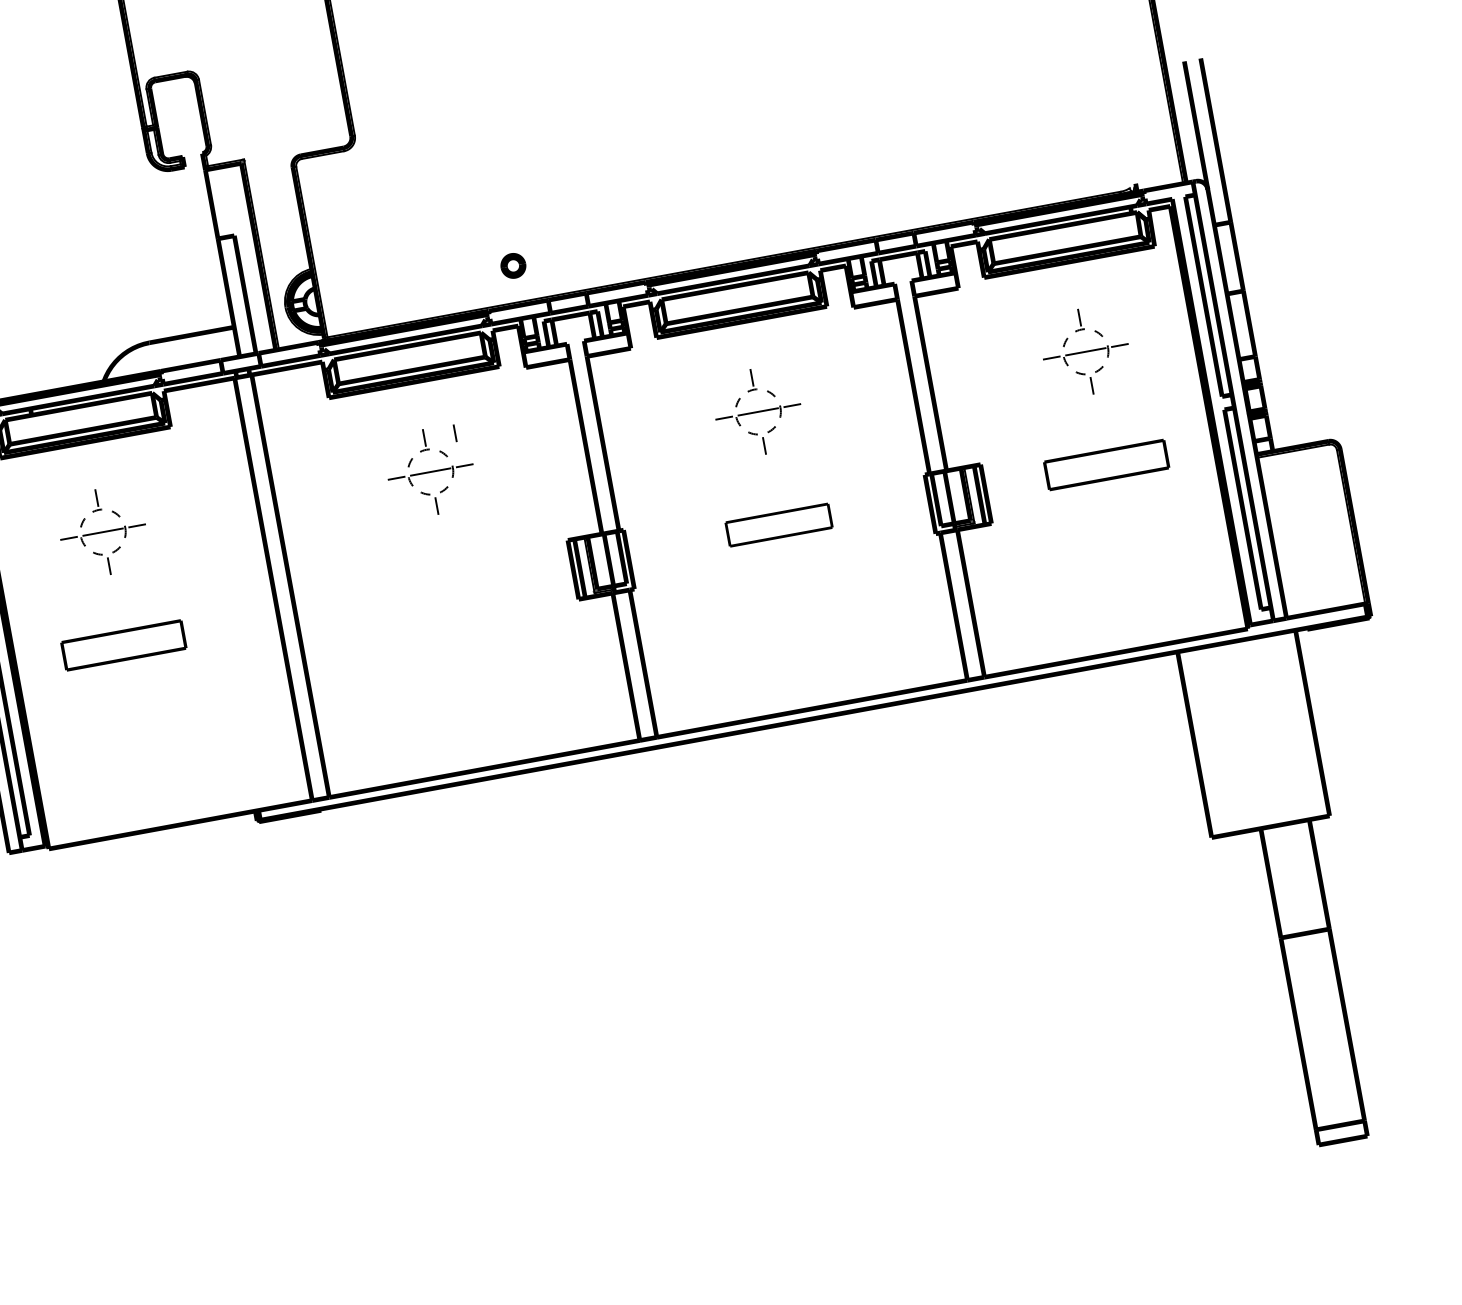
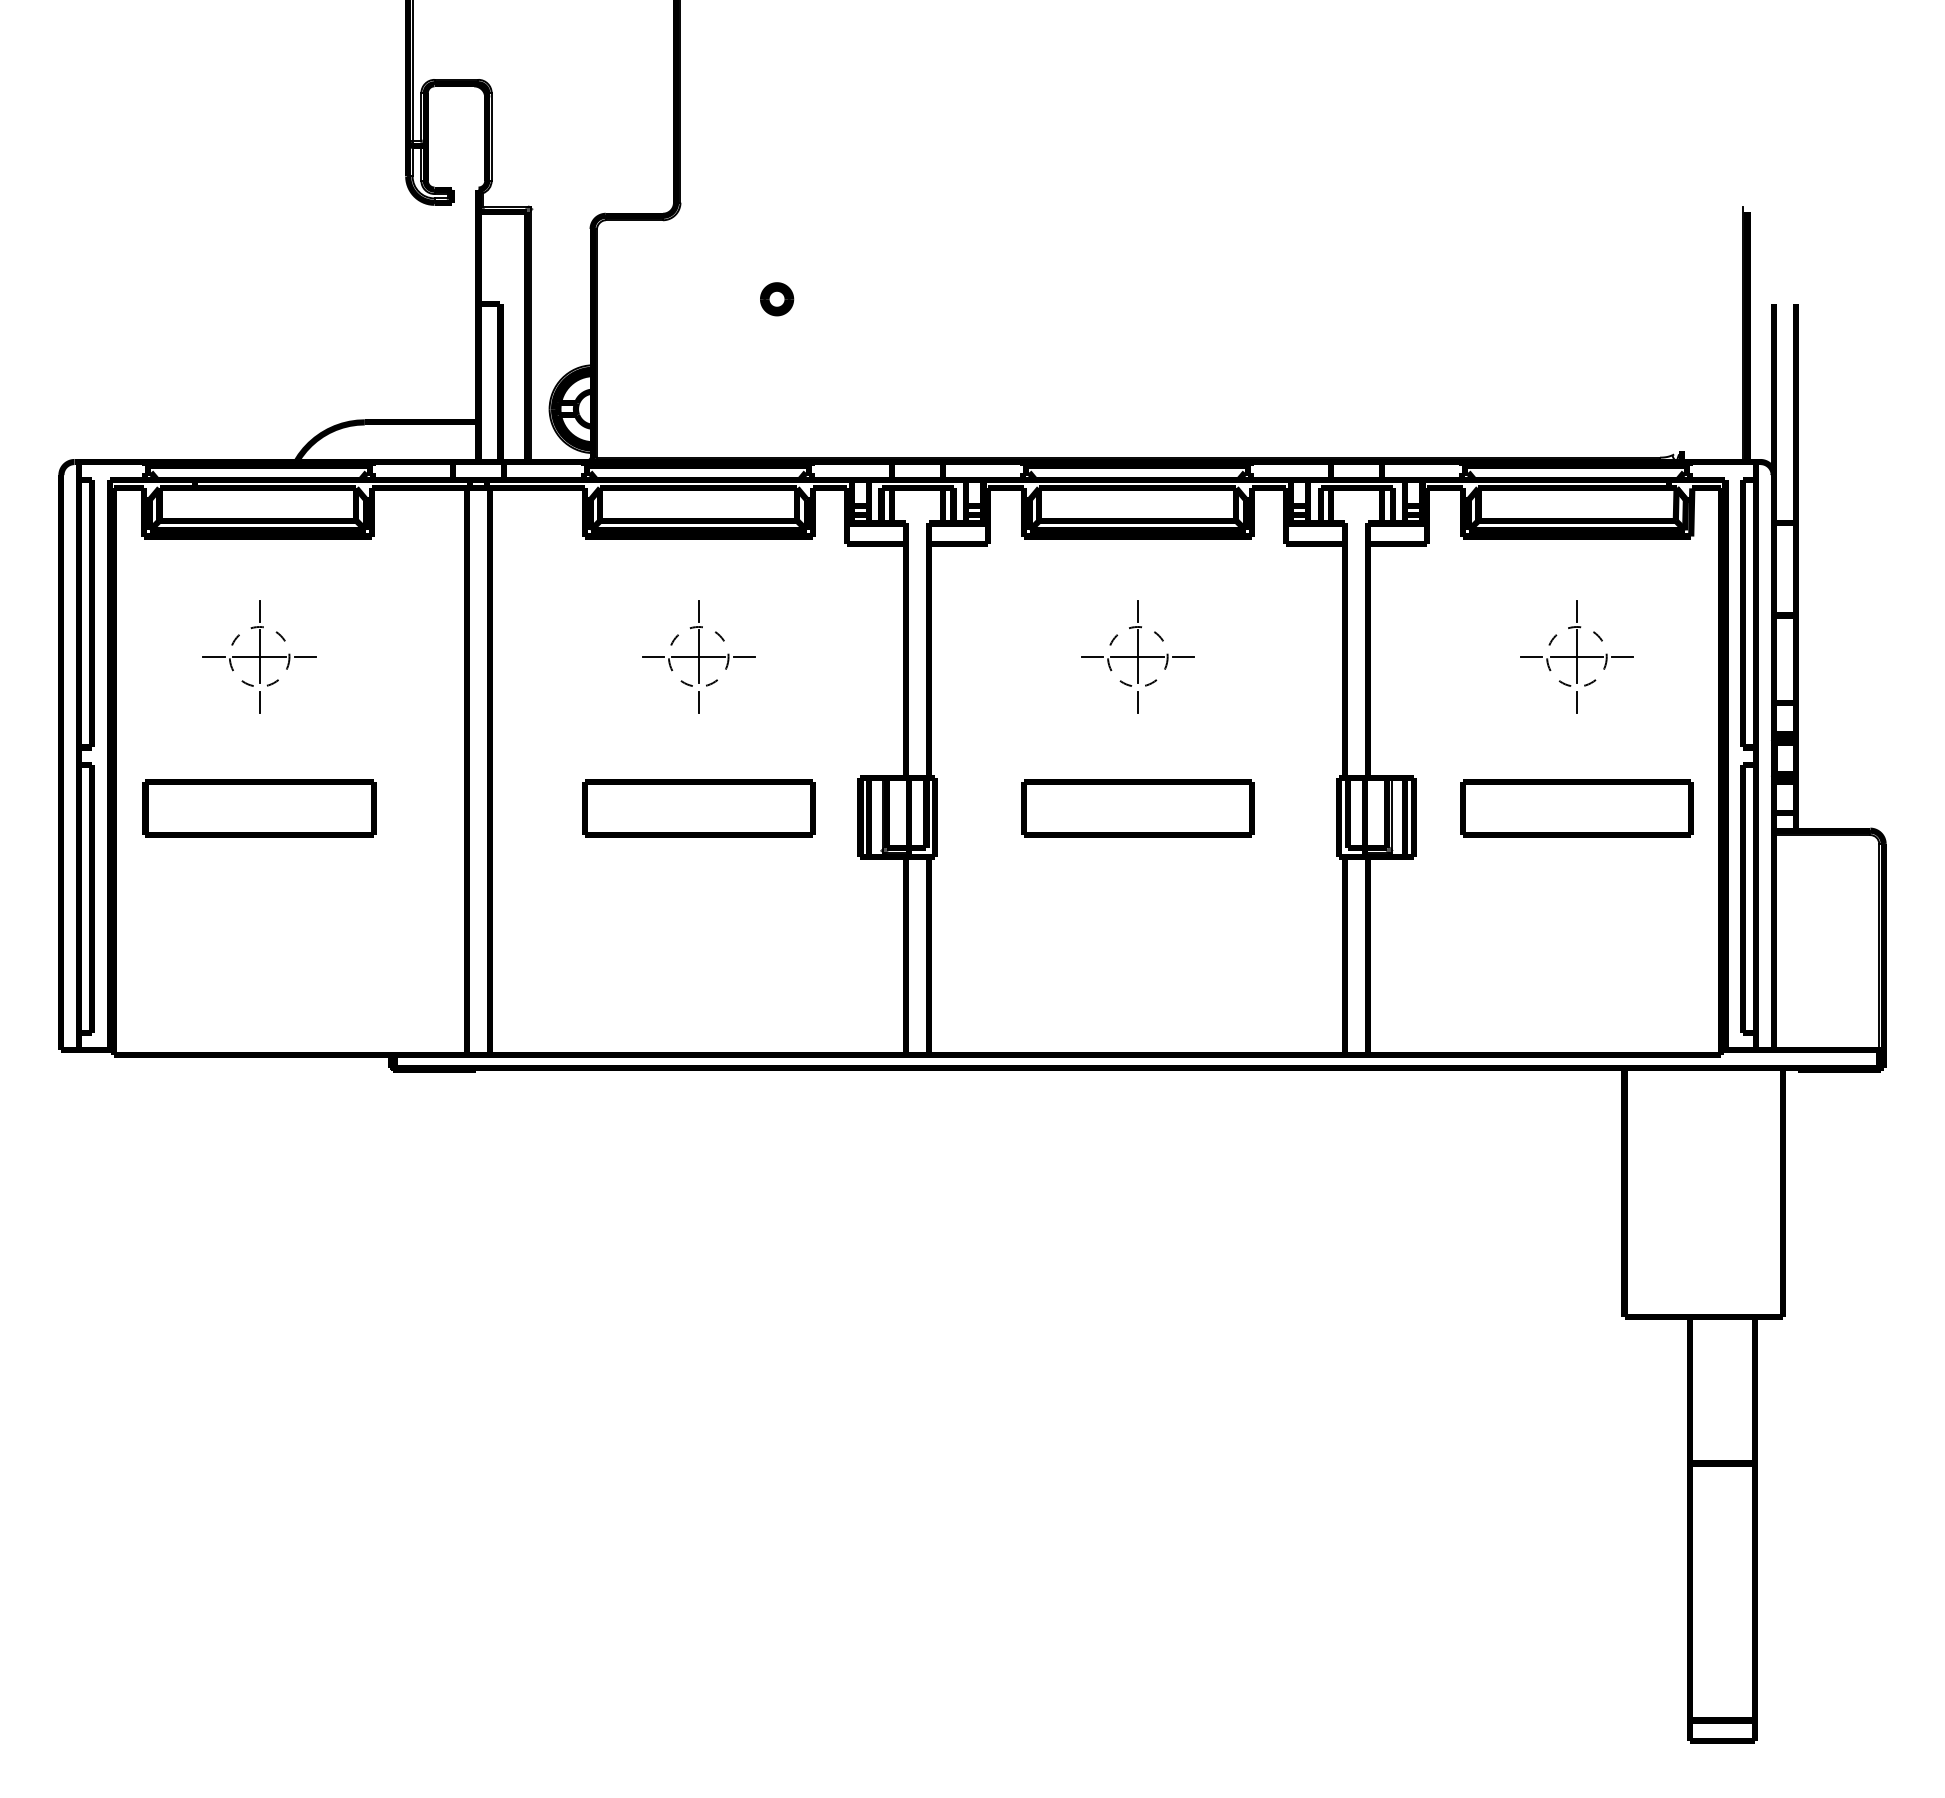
part: (513, 266) -> (777, 299), moved
line: (1085, 351) -> (1576, 656), added
line: (757, 411) -> (1137, 656), added
line: (455, 433) -> (739, 612), removed
part: (1106, 464) -> (1576, 808), size x1.43
line: (430, 471) -> (698, 656), added
part: (778, 525) -> (1137, 808), size x1.67
line: (102, 531) -> (259, 656), added
part: (451, 585) -> (698, 808), added
part: (123, 645) -> (259, 808), size x1.43

